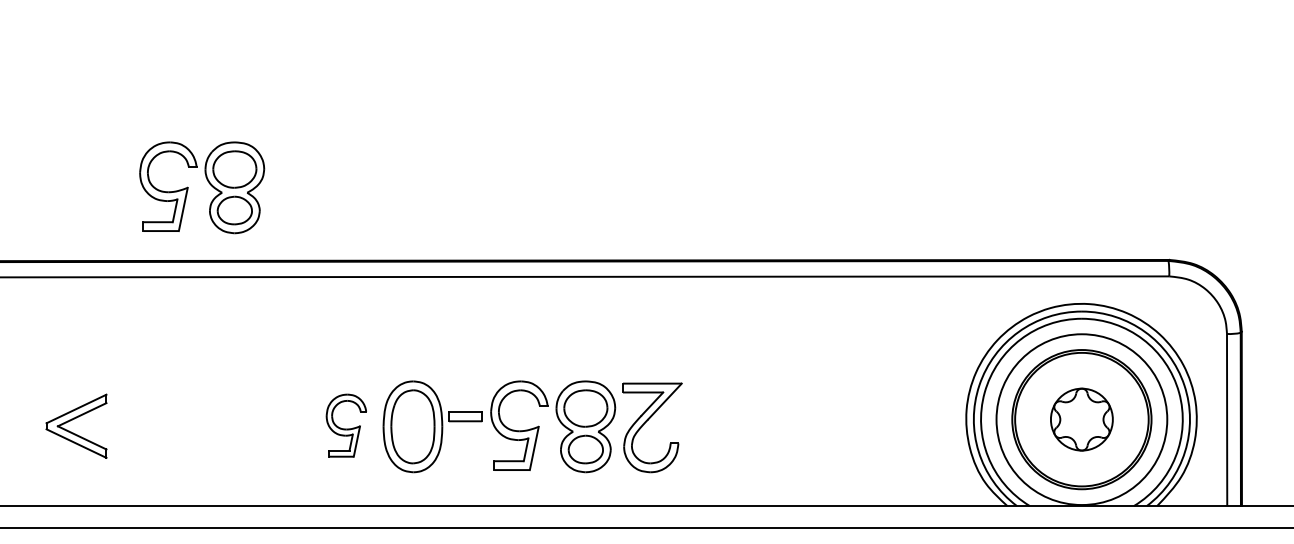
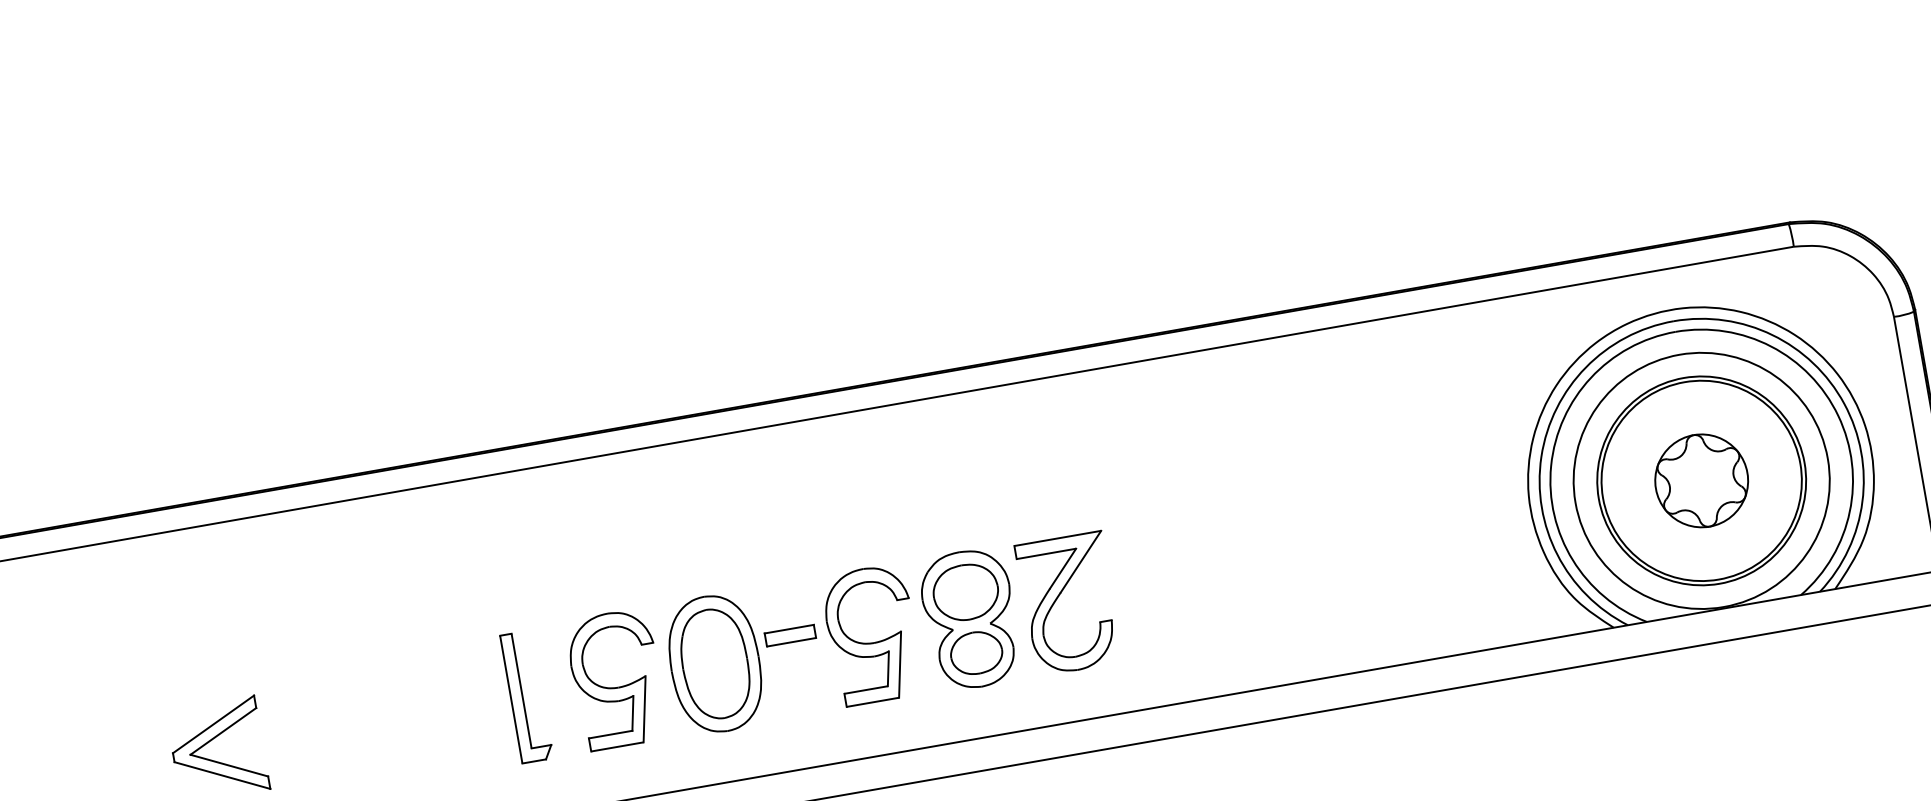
part: (208, 183) -> (350, 357), removed
part: (346, 425) -> (616, 679), size x1.43
part: (285, 427) -> (527, 697), added

